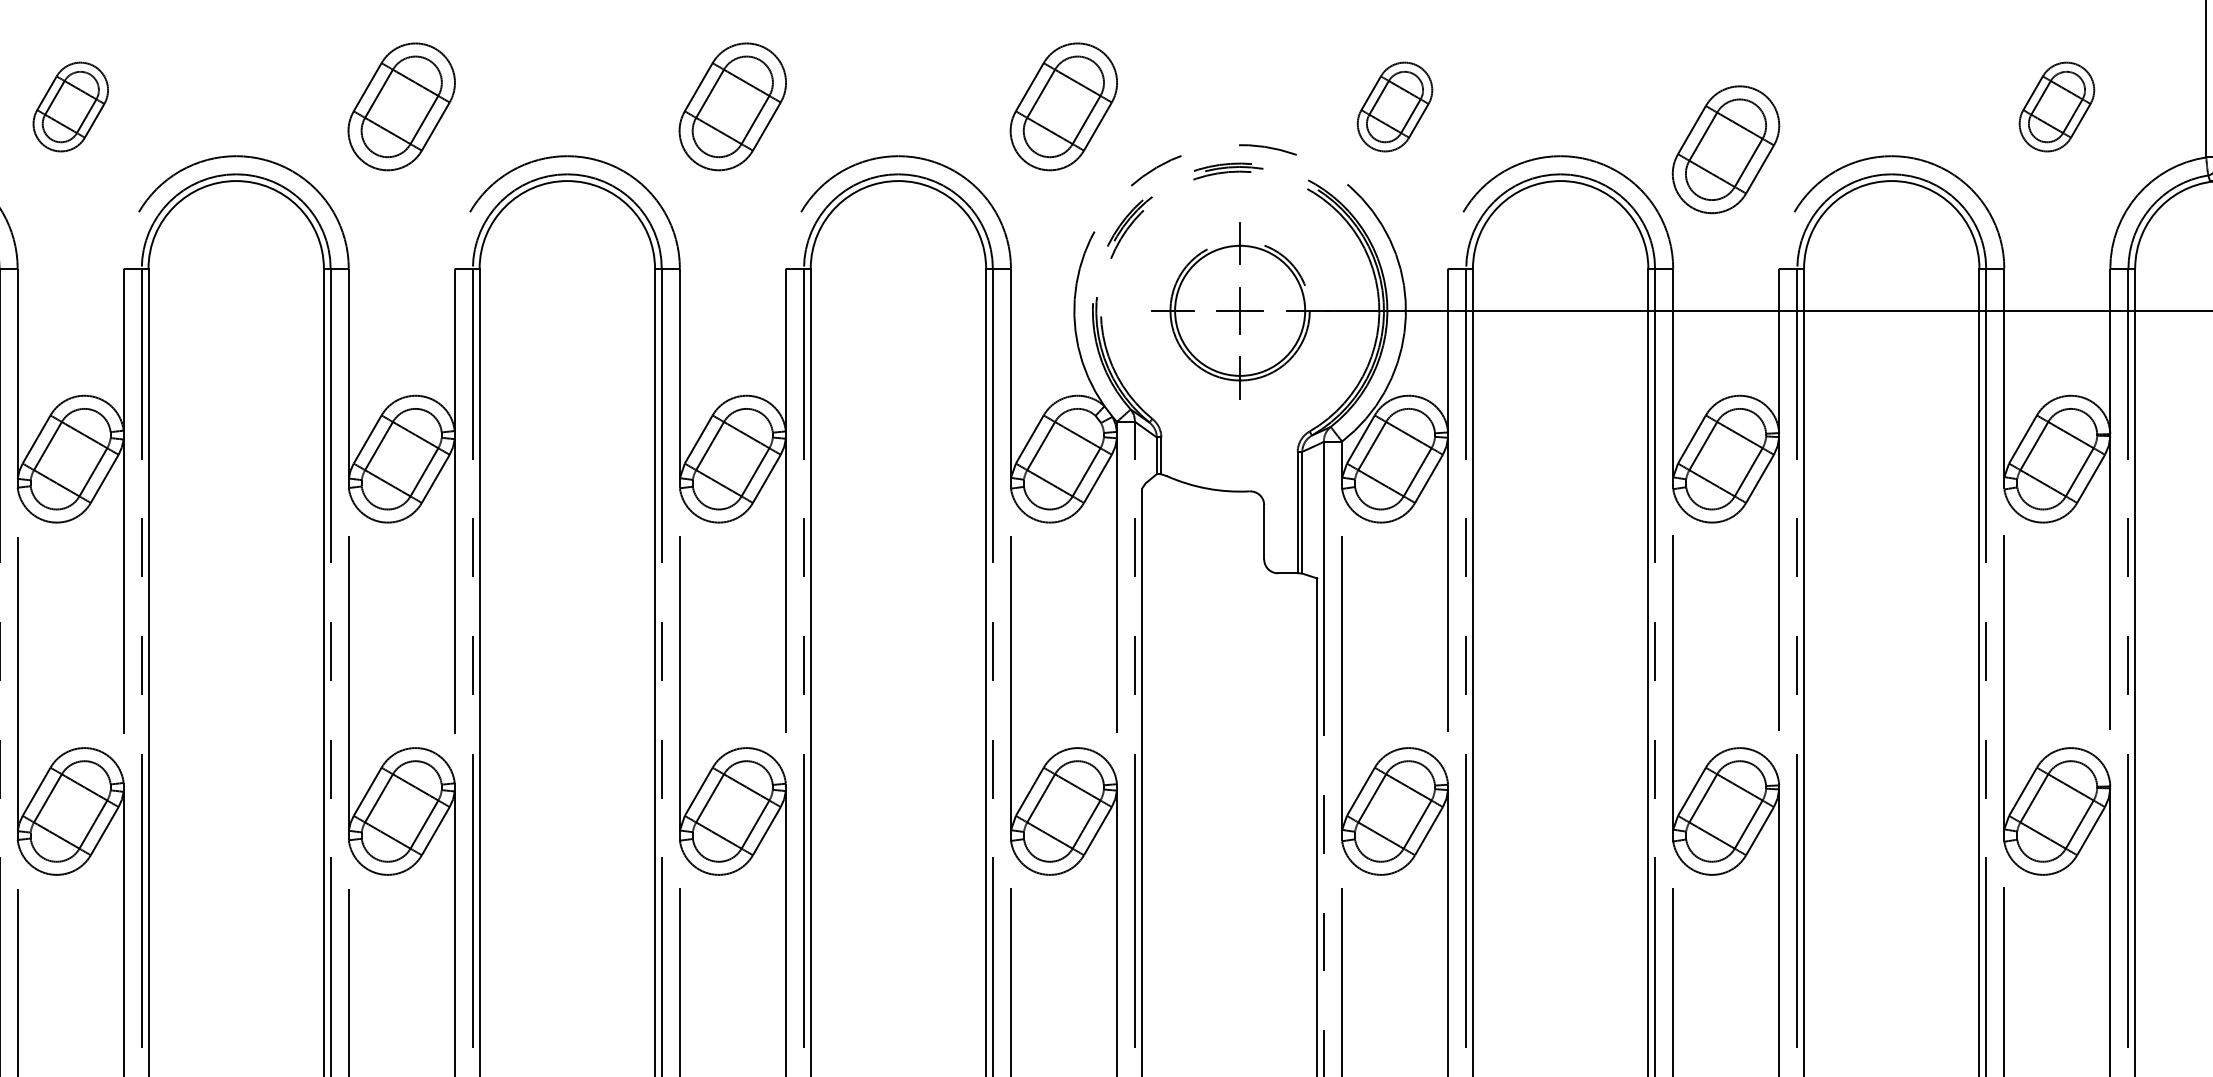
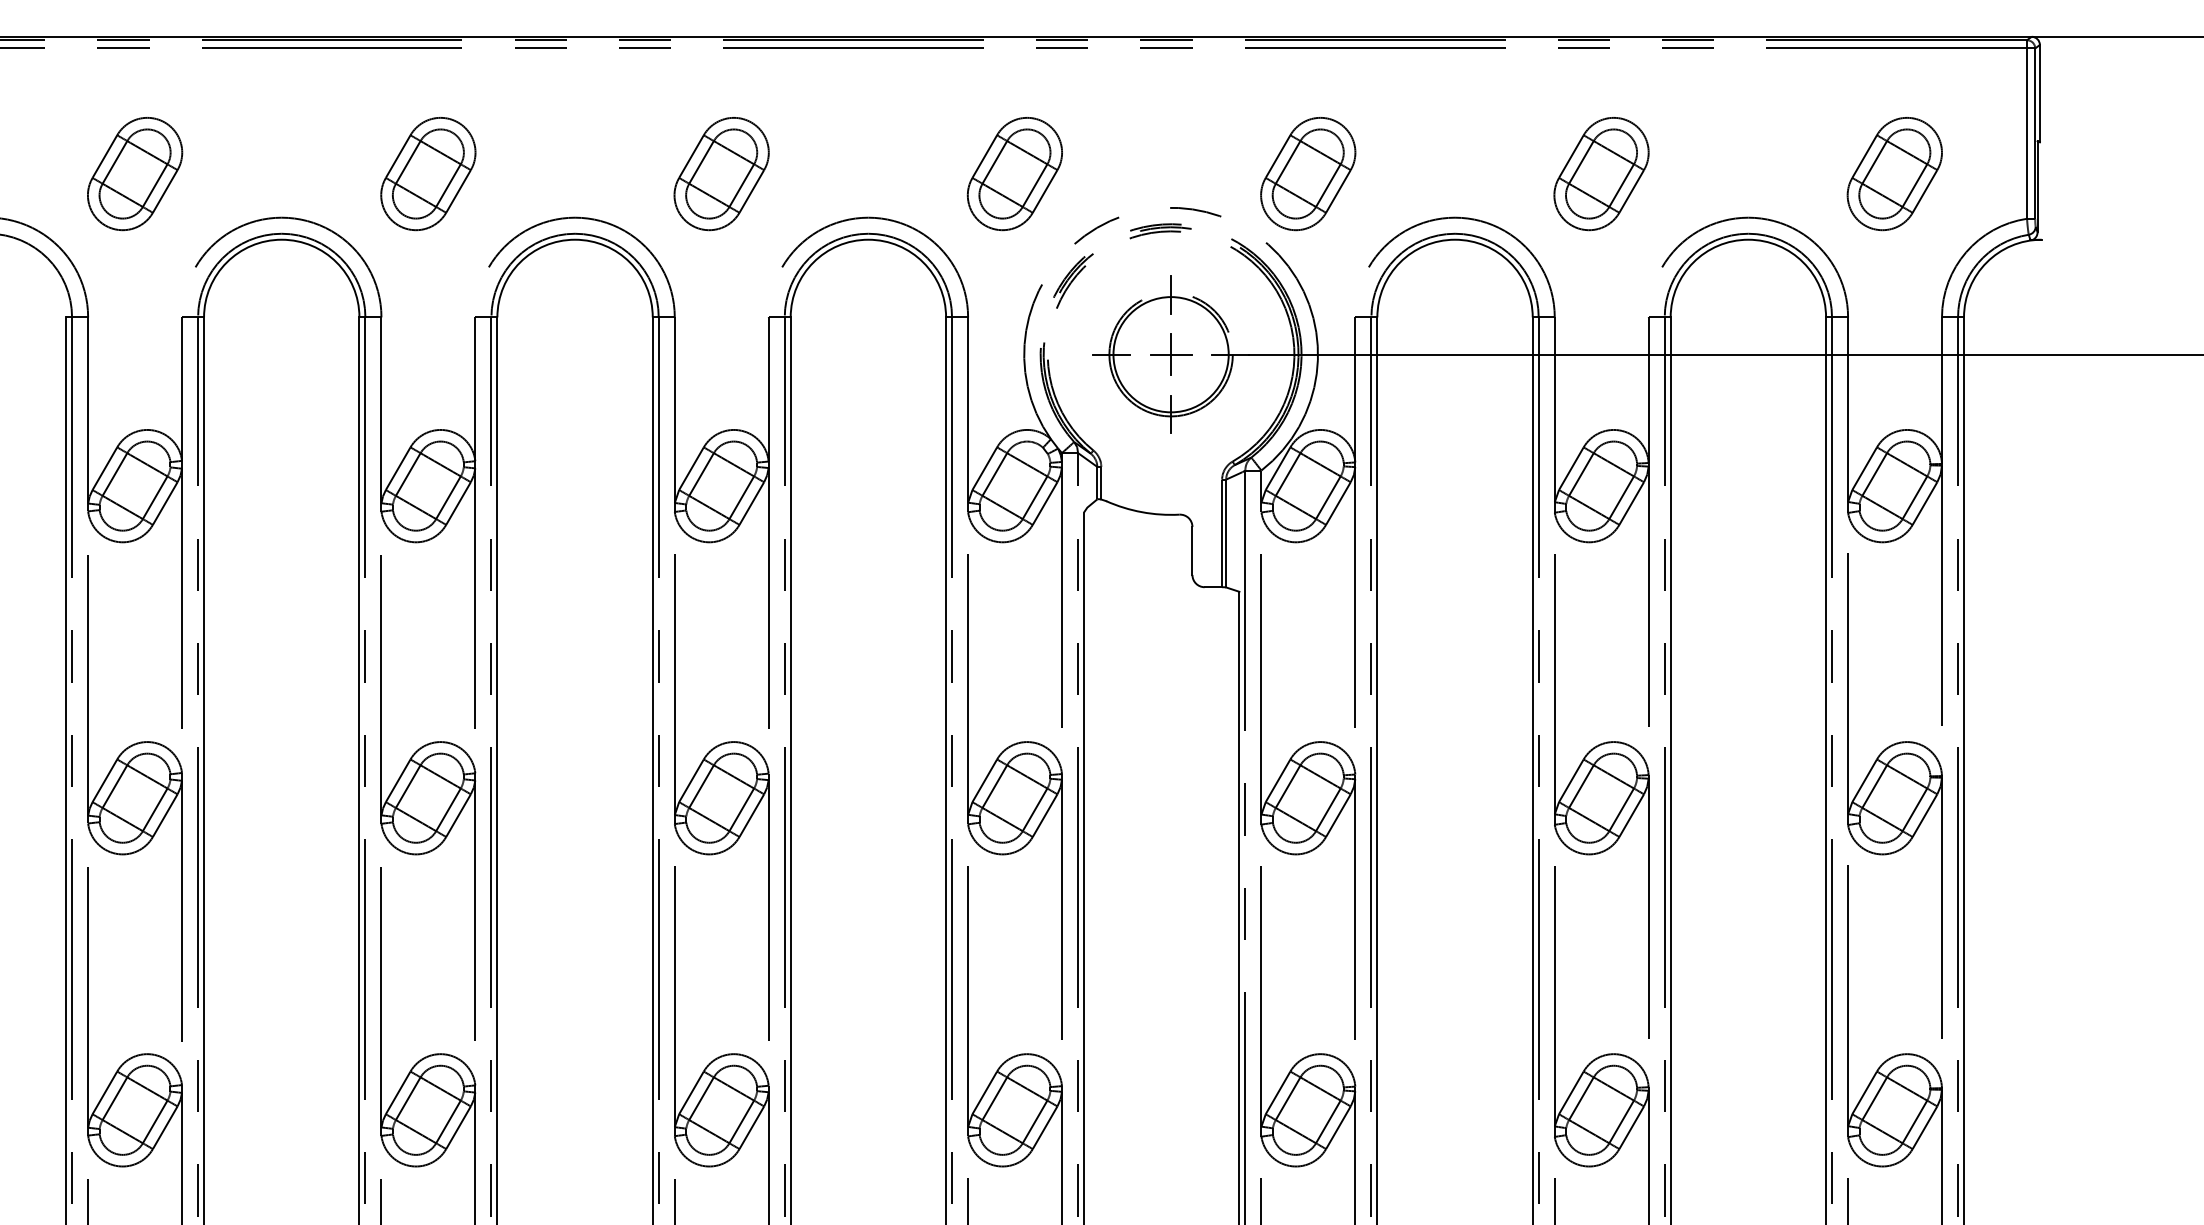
part: (71, 107) -> (135, 174), size x1.43
part: (1395, 107) -> (1308, 174), size x1.43
part: (2056, 107) -> (1894, 174), size x1.43
part: (1725, 150) -> (1601, 174), moved

